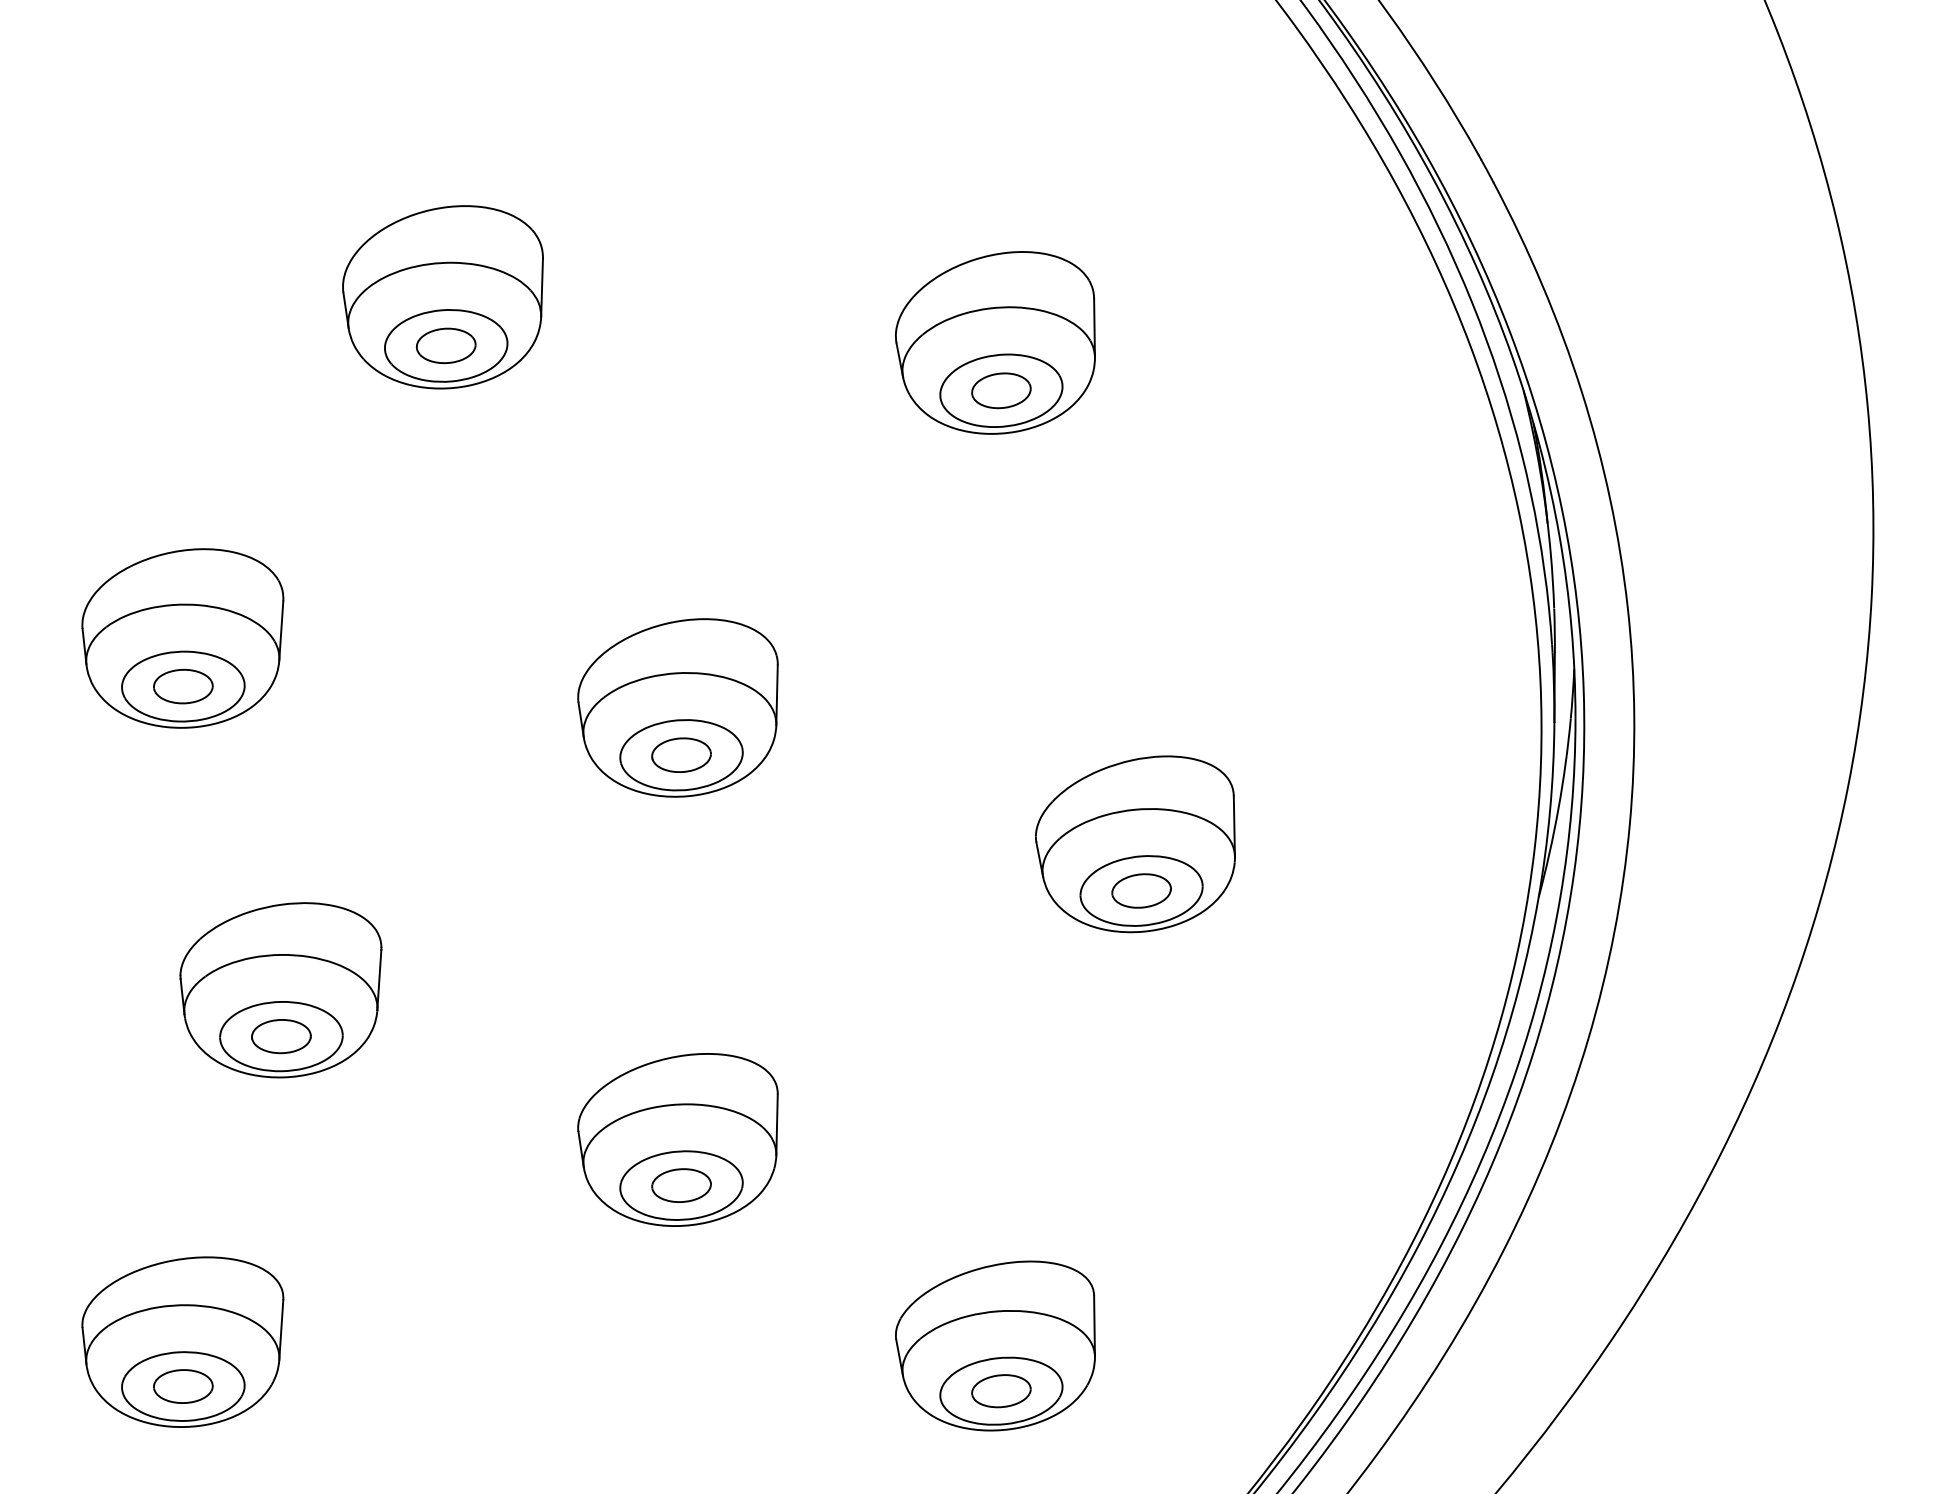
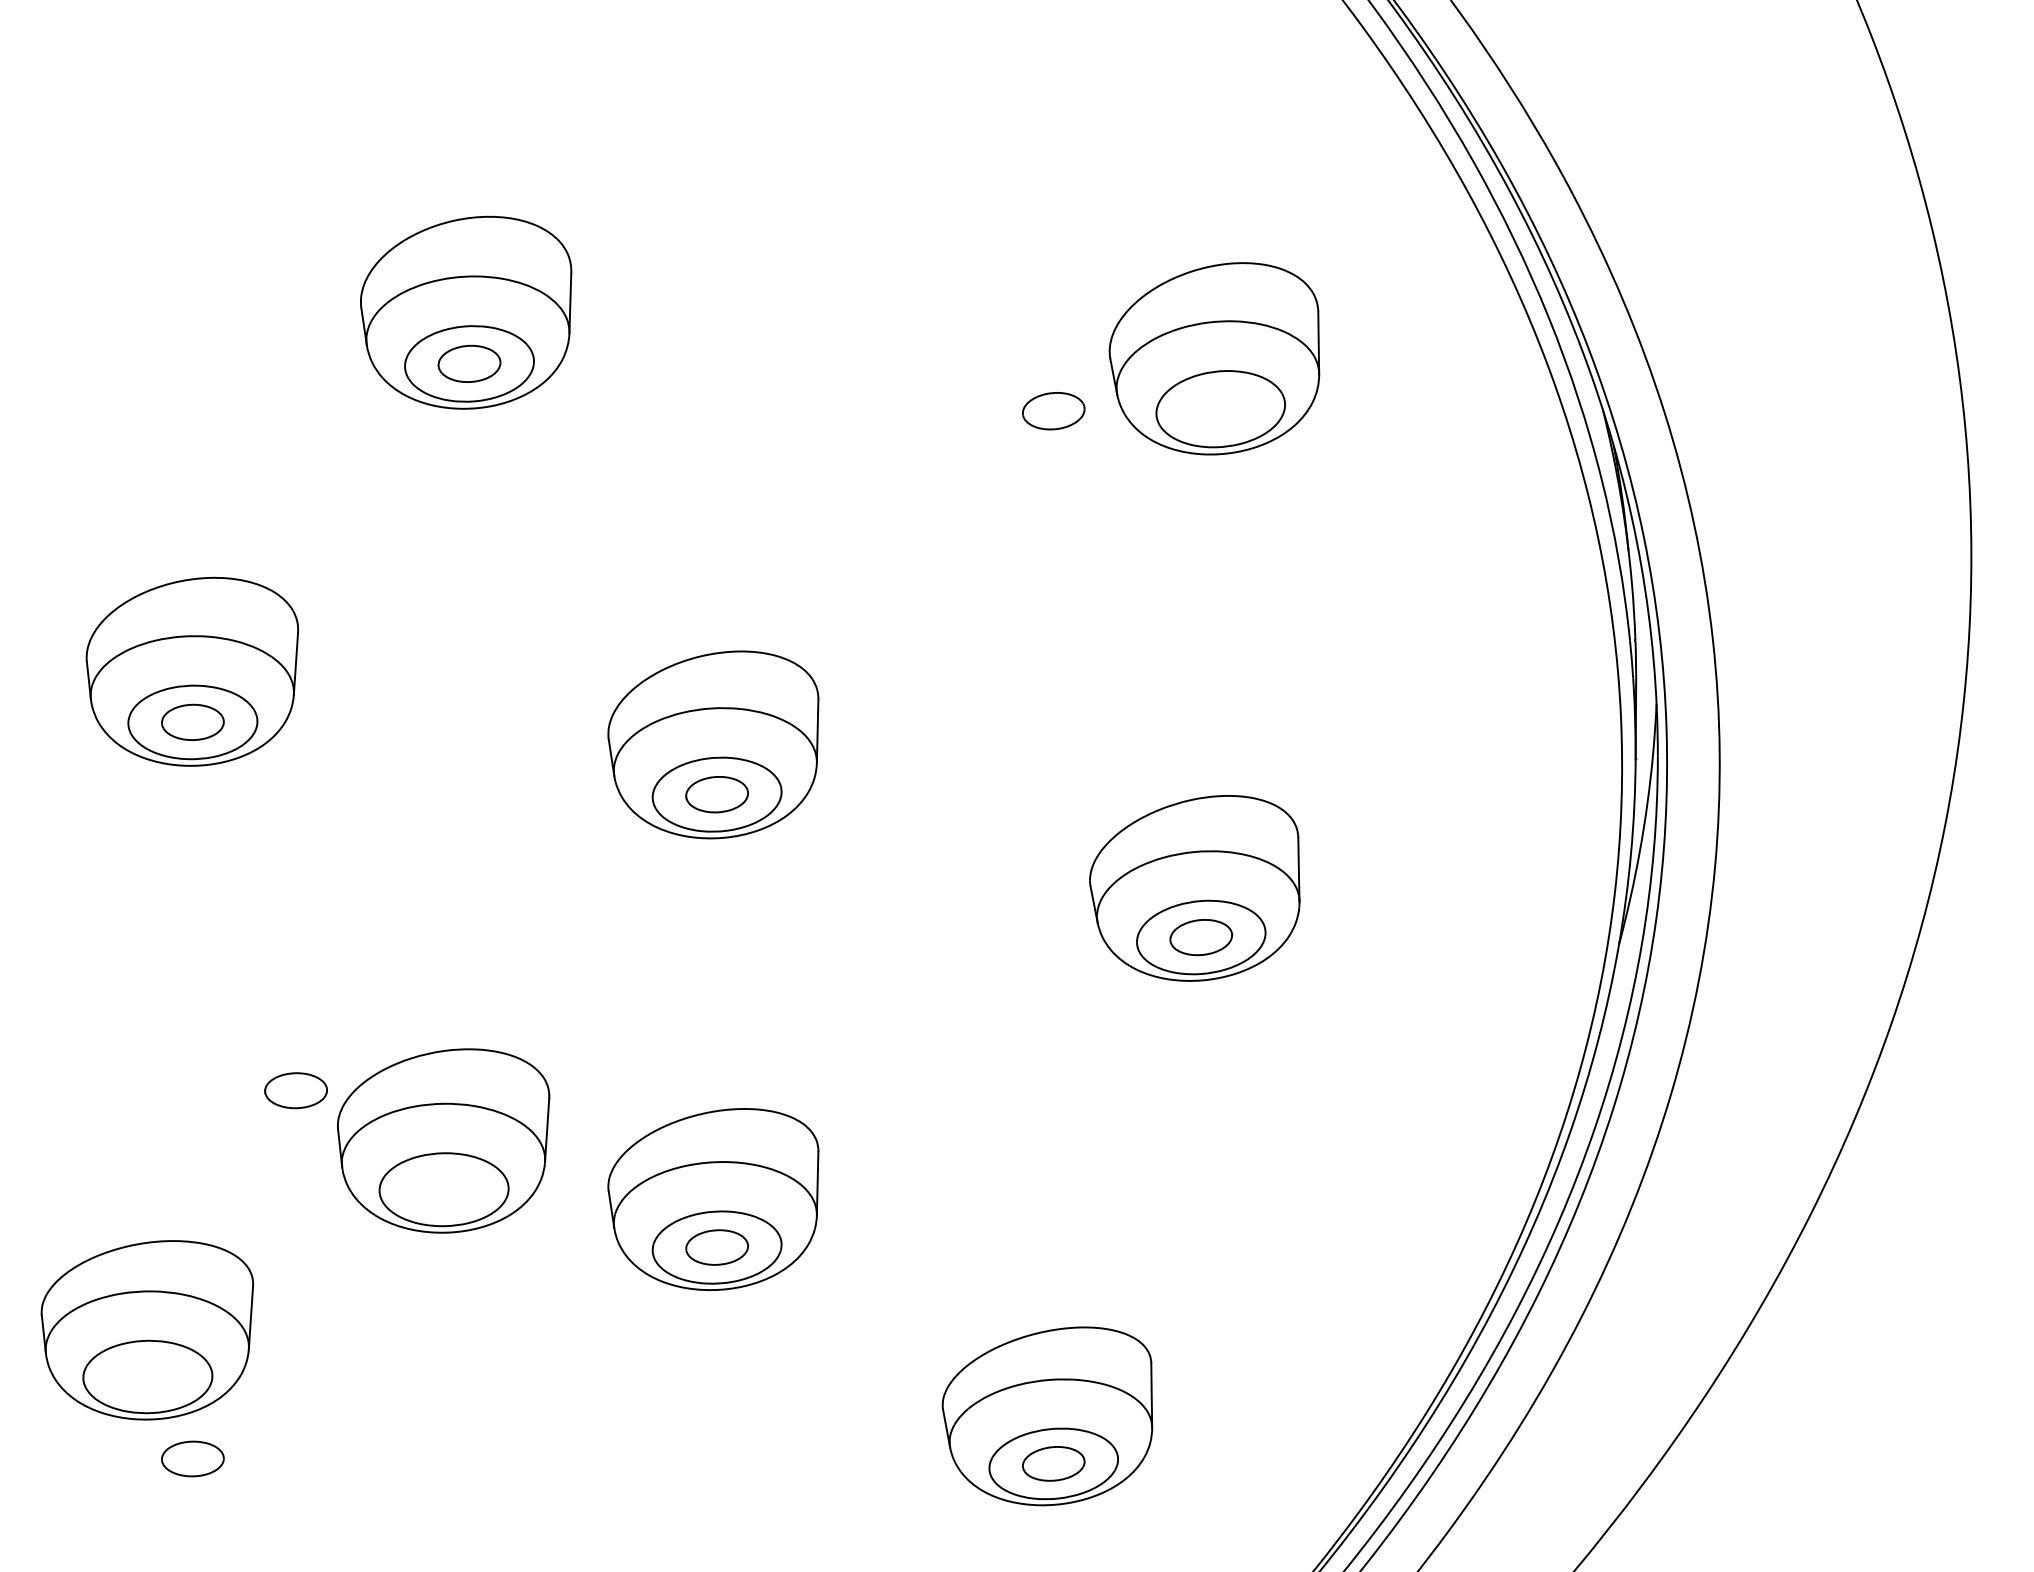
part: (995, 342) -> (1214, 358), moved
part: (280, 989) -> (443, 1140), moved
part: (182, 1342) -> (147, 1330), moved

